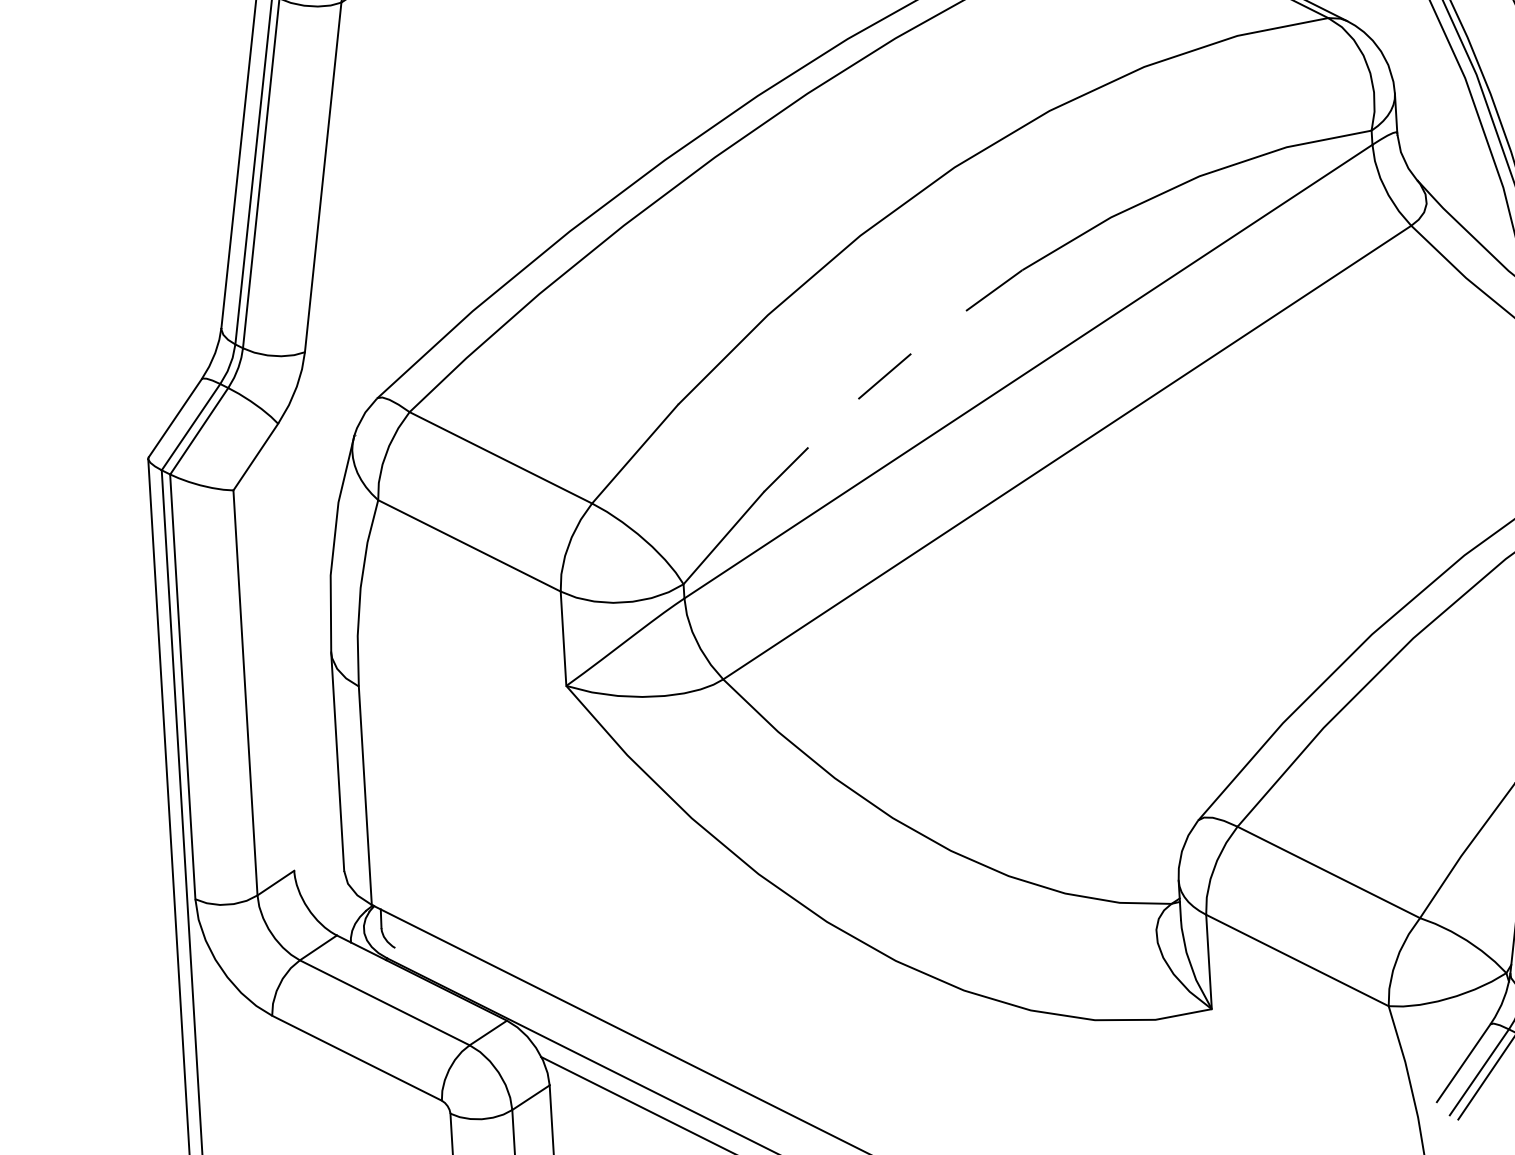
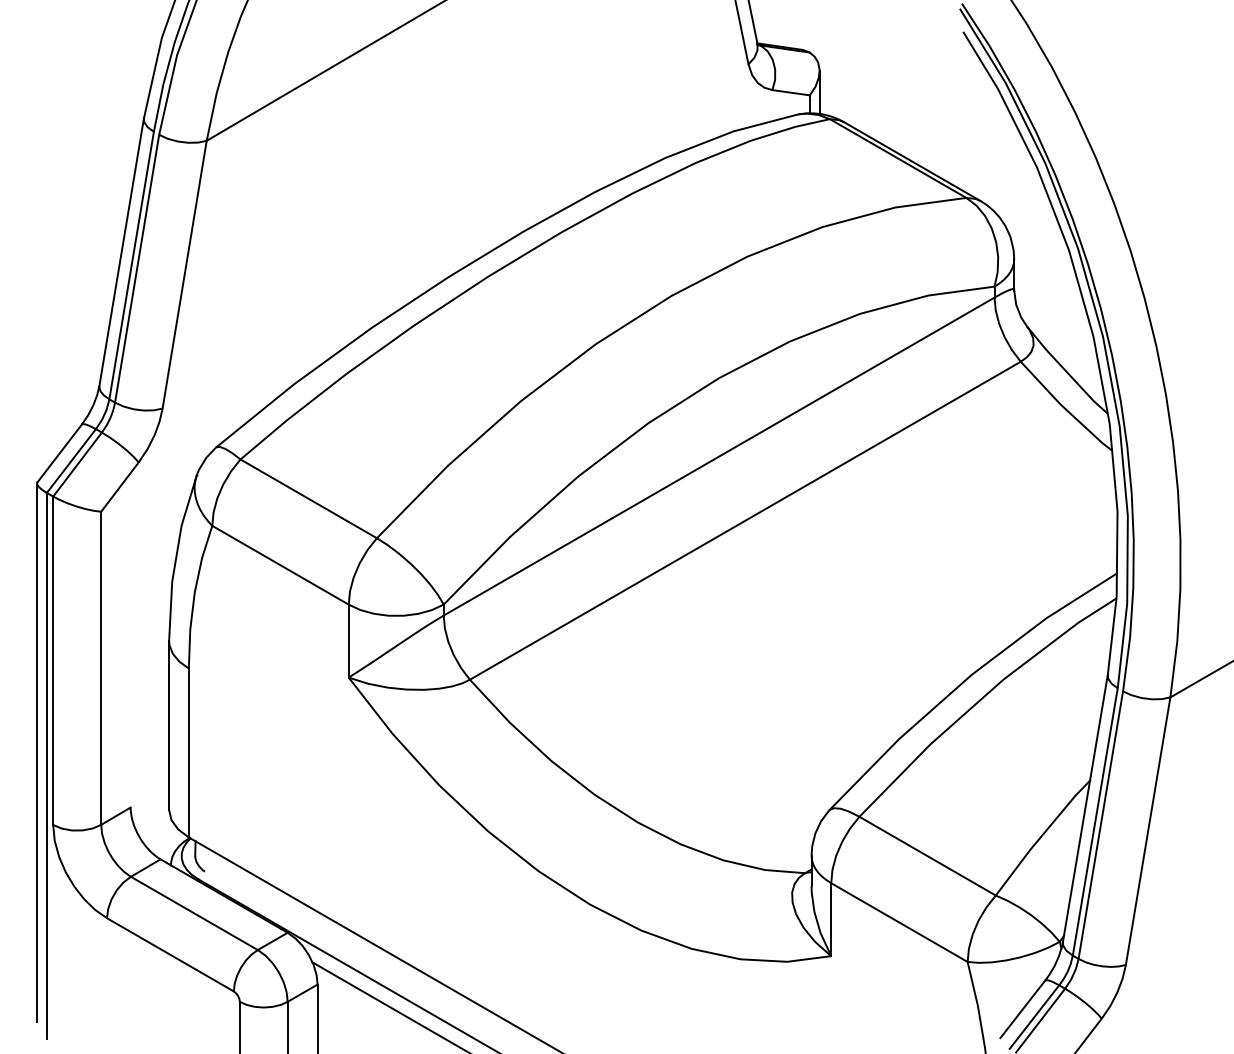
line: (887, 374) -> (610, 452), dashed -> solid

